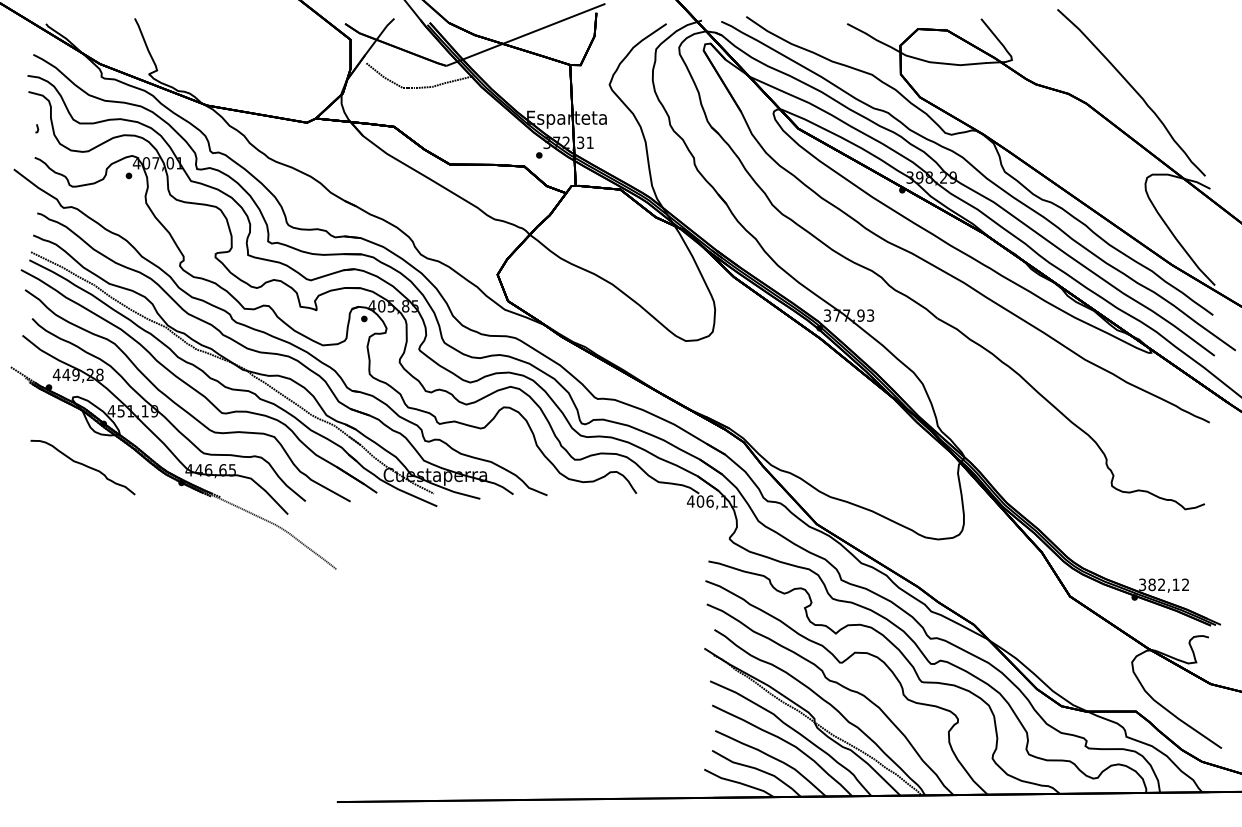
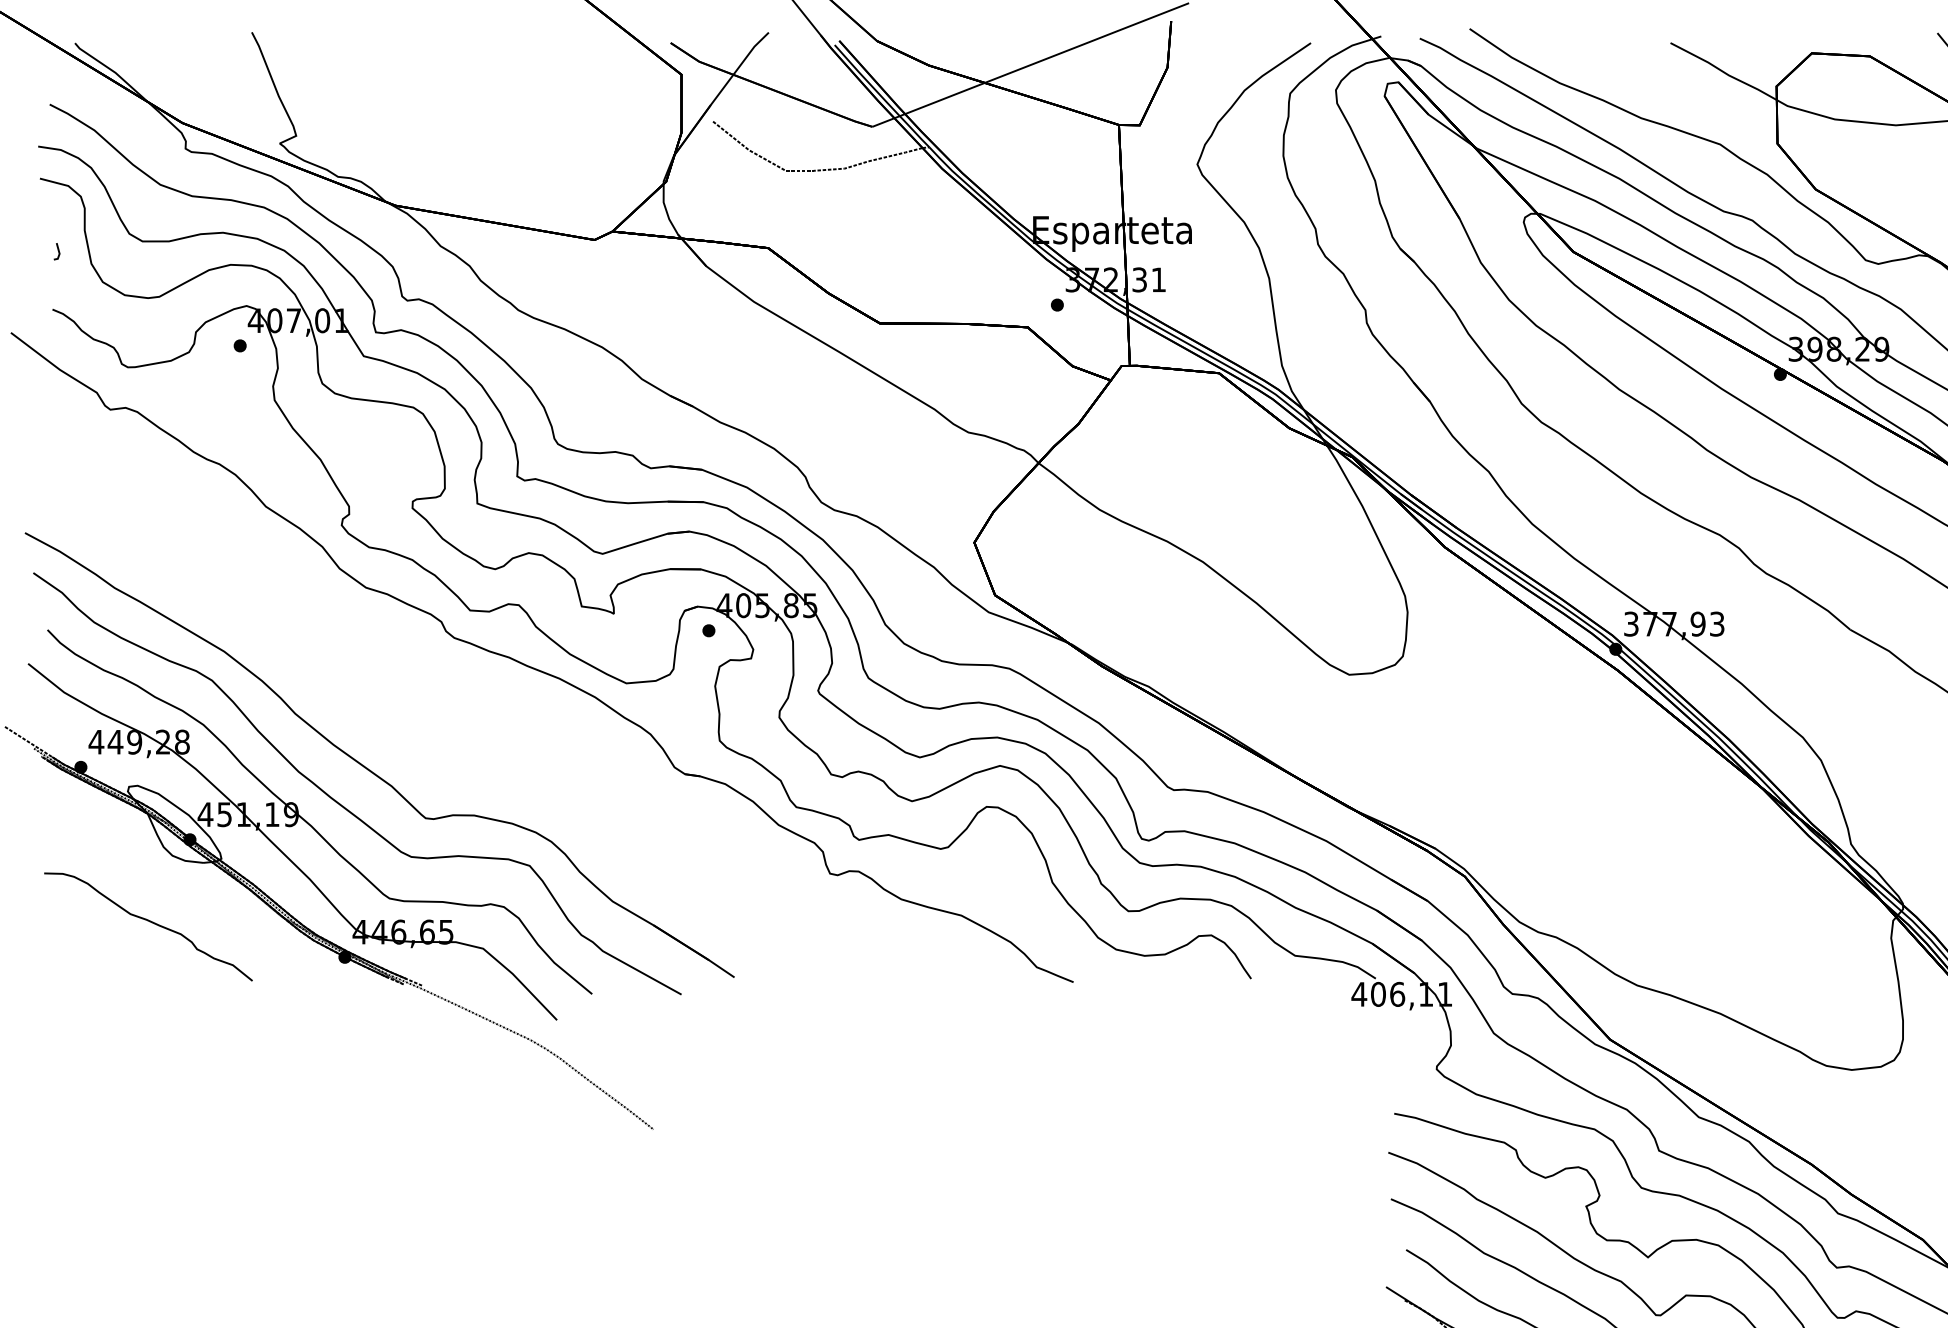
part: (271, 359) -> (524, 711), removed

